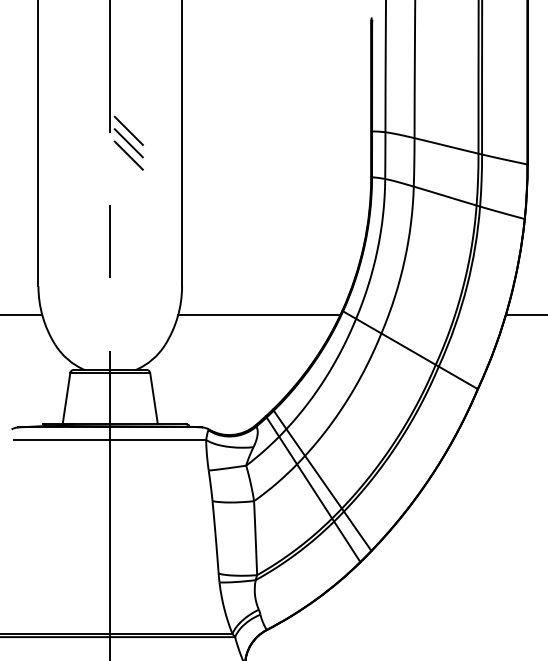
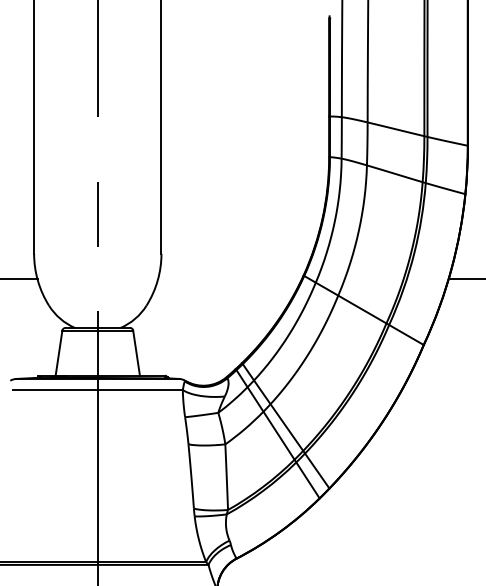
line: (128, 130) -> (113, 115), removed
line: (128, 143) -> (113, 127), removed
line: (128, 155) -> (113, 137), removed
line: (259, 315) -> (230, 279), removed

